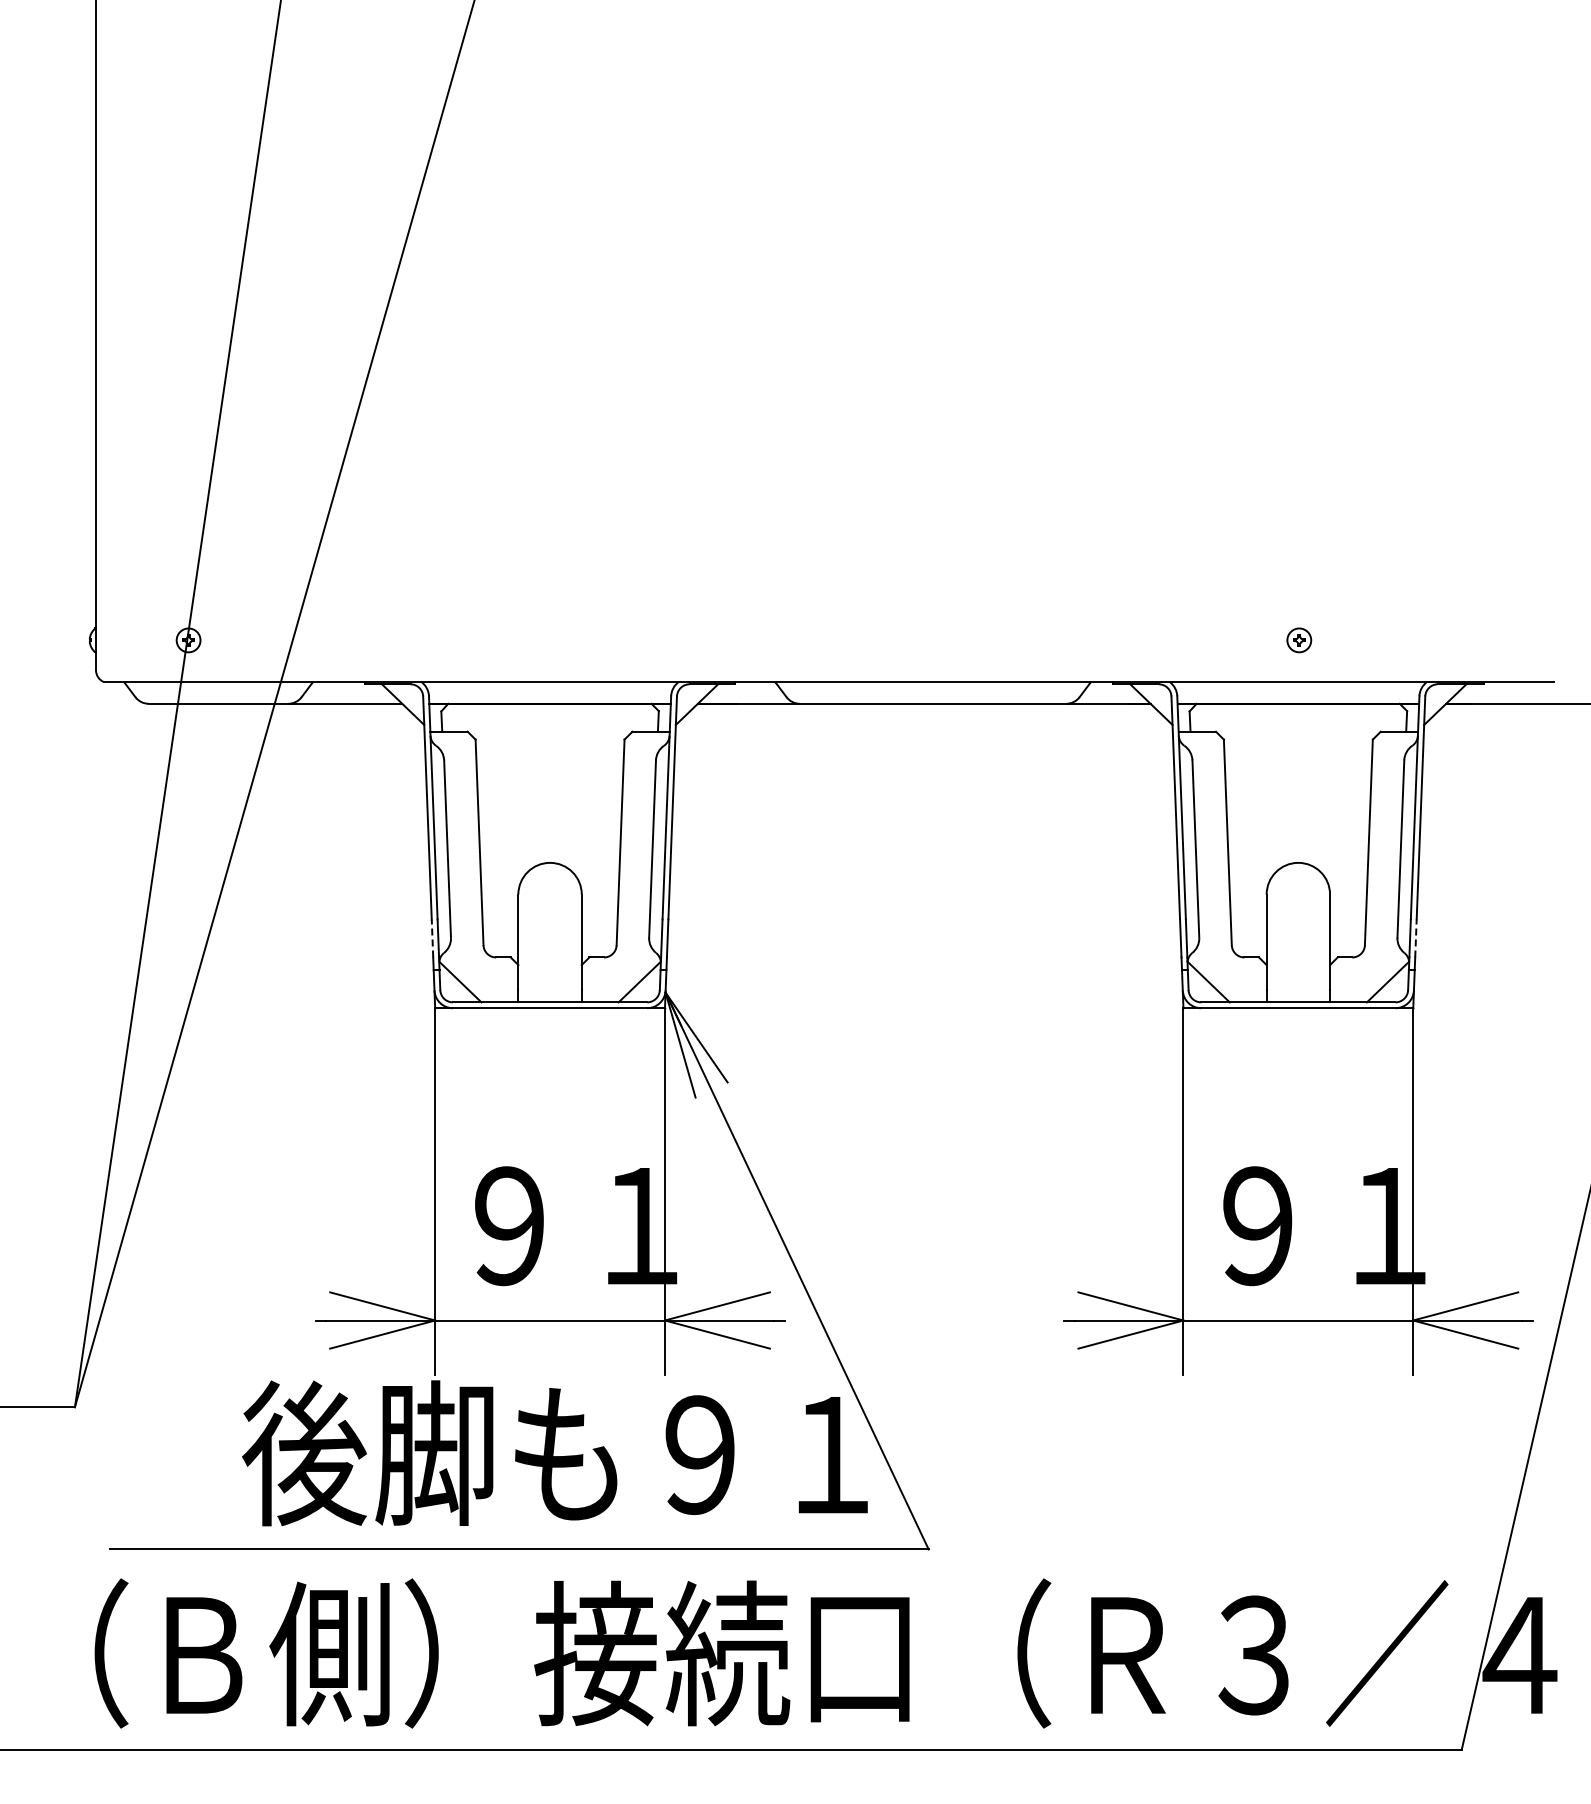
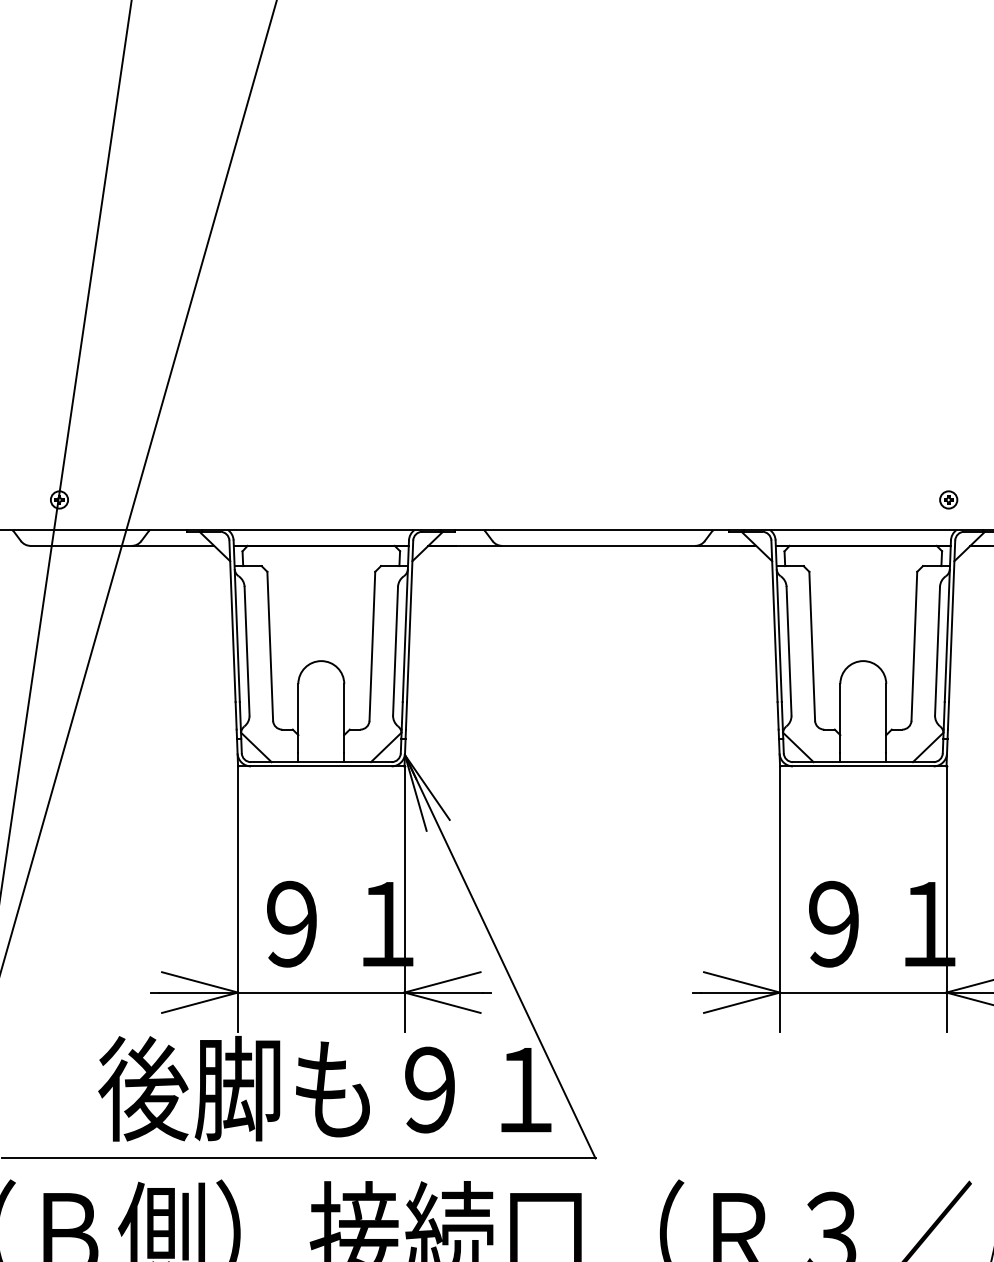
part: (1299, 640) -> (948, 500), moved
line: (432, 937) -> (236, 715), dashed -> solid
line: (1415, 937) -> (948, 715), dashed -> solid

